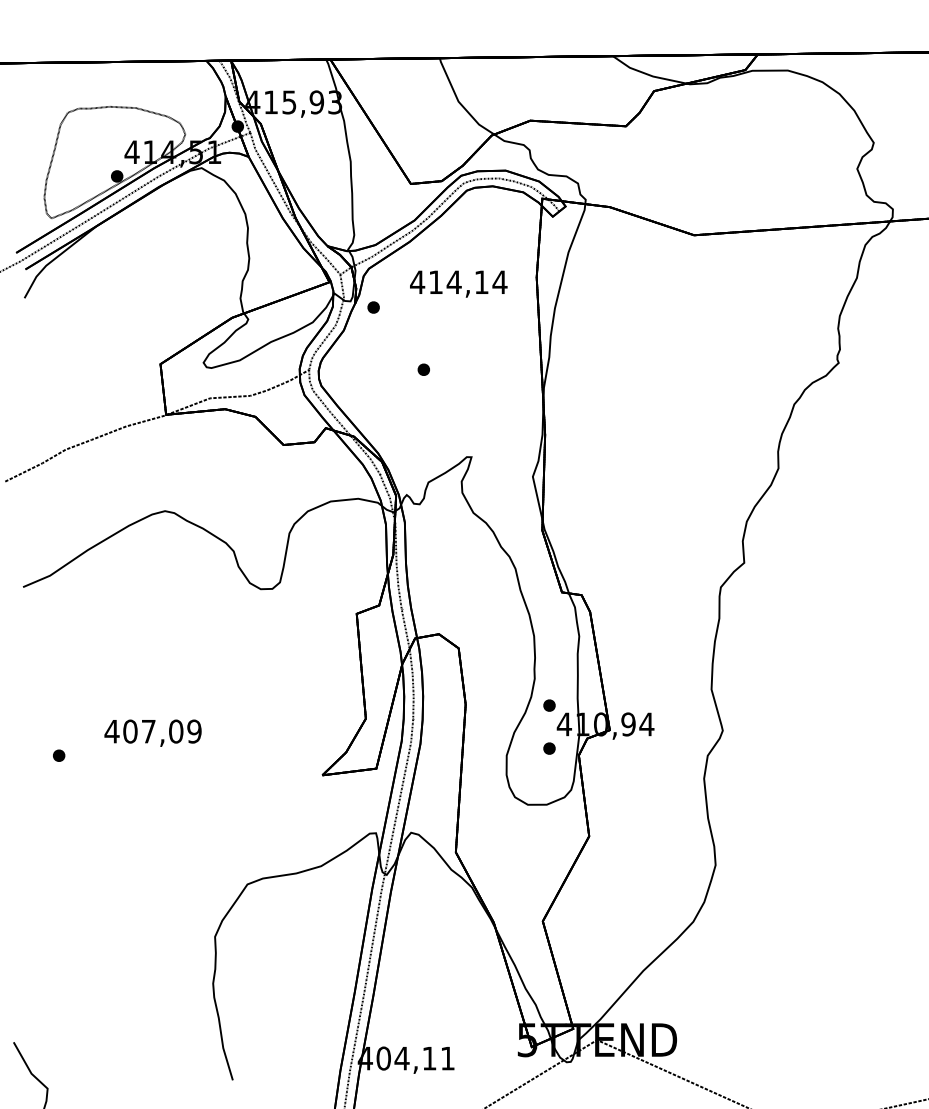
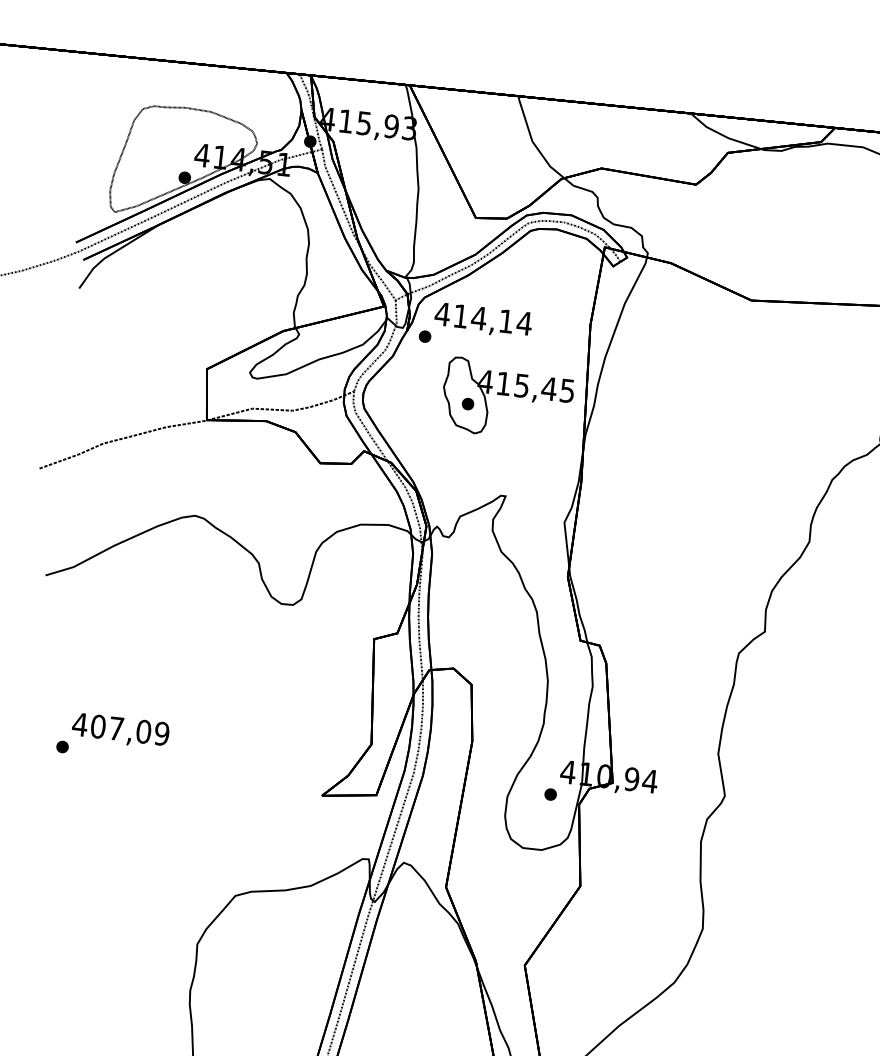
text: (458, 283) -> (483, 319), moved
part: (462, 360) -> (507, 399), added
part: (549, 705) -> (555, 751), removed
text: (152, 732) -> (120, 730), moved

